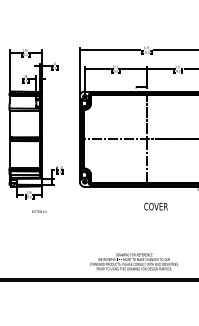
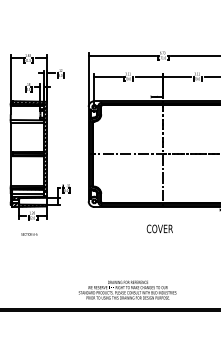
text: (155, 206) -> (159, 228), moved
text: (39, 211) -> (29, 234), moved
text: (133, 261) -> (127, 289), moved

